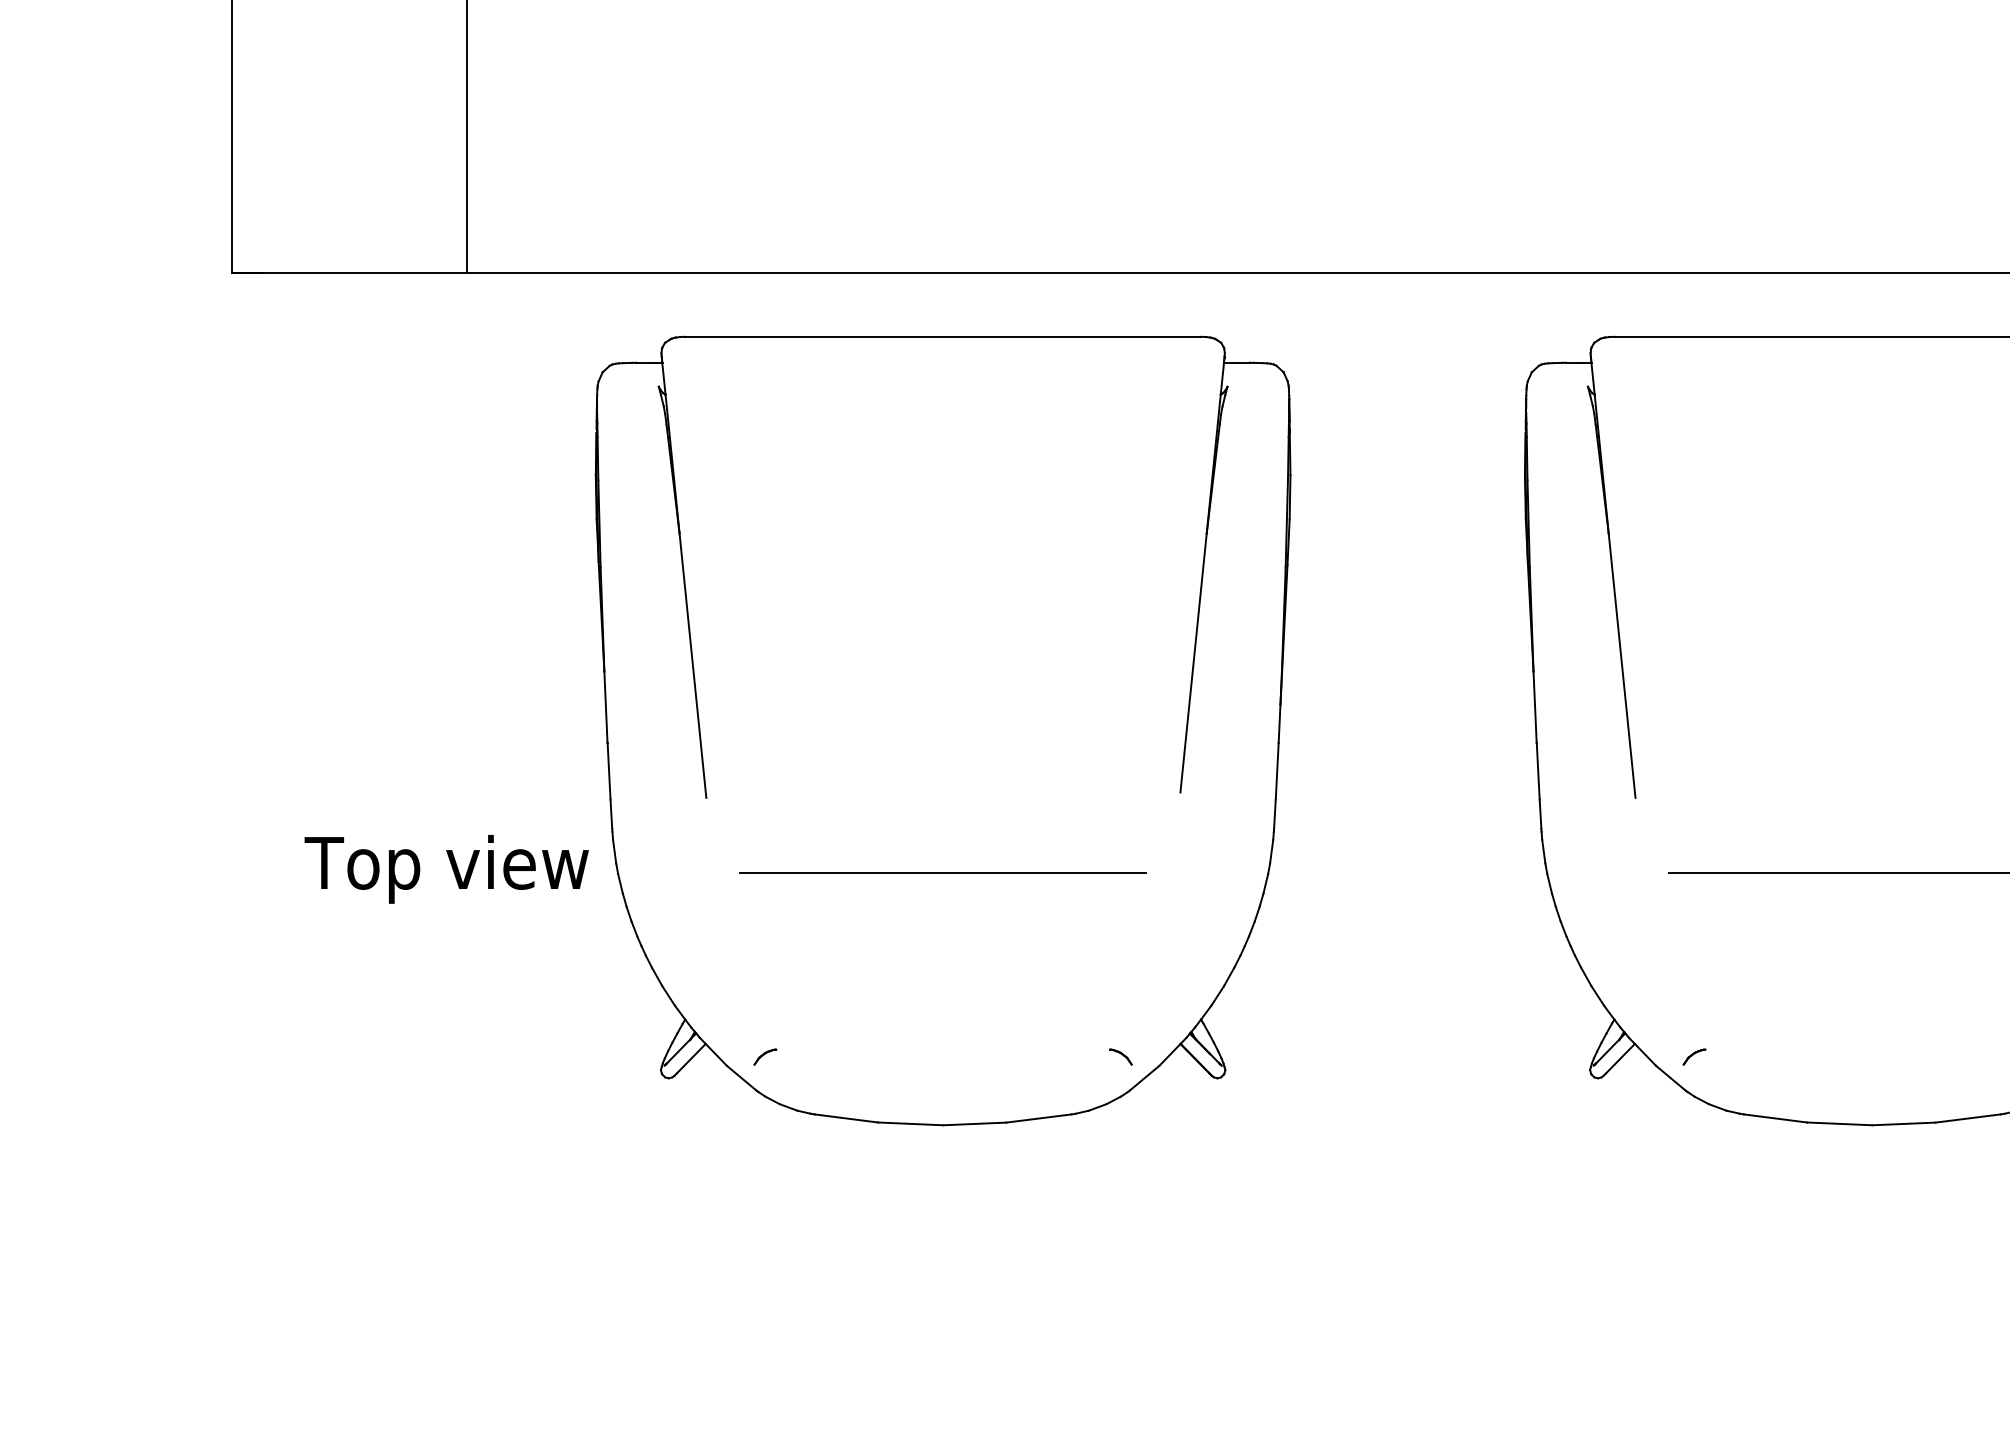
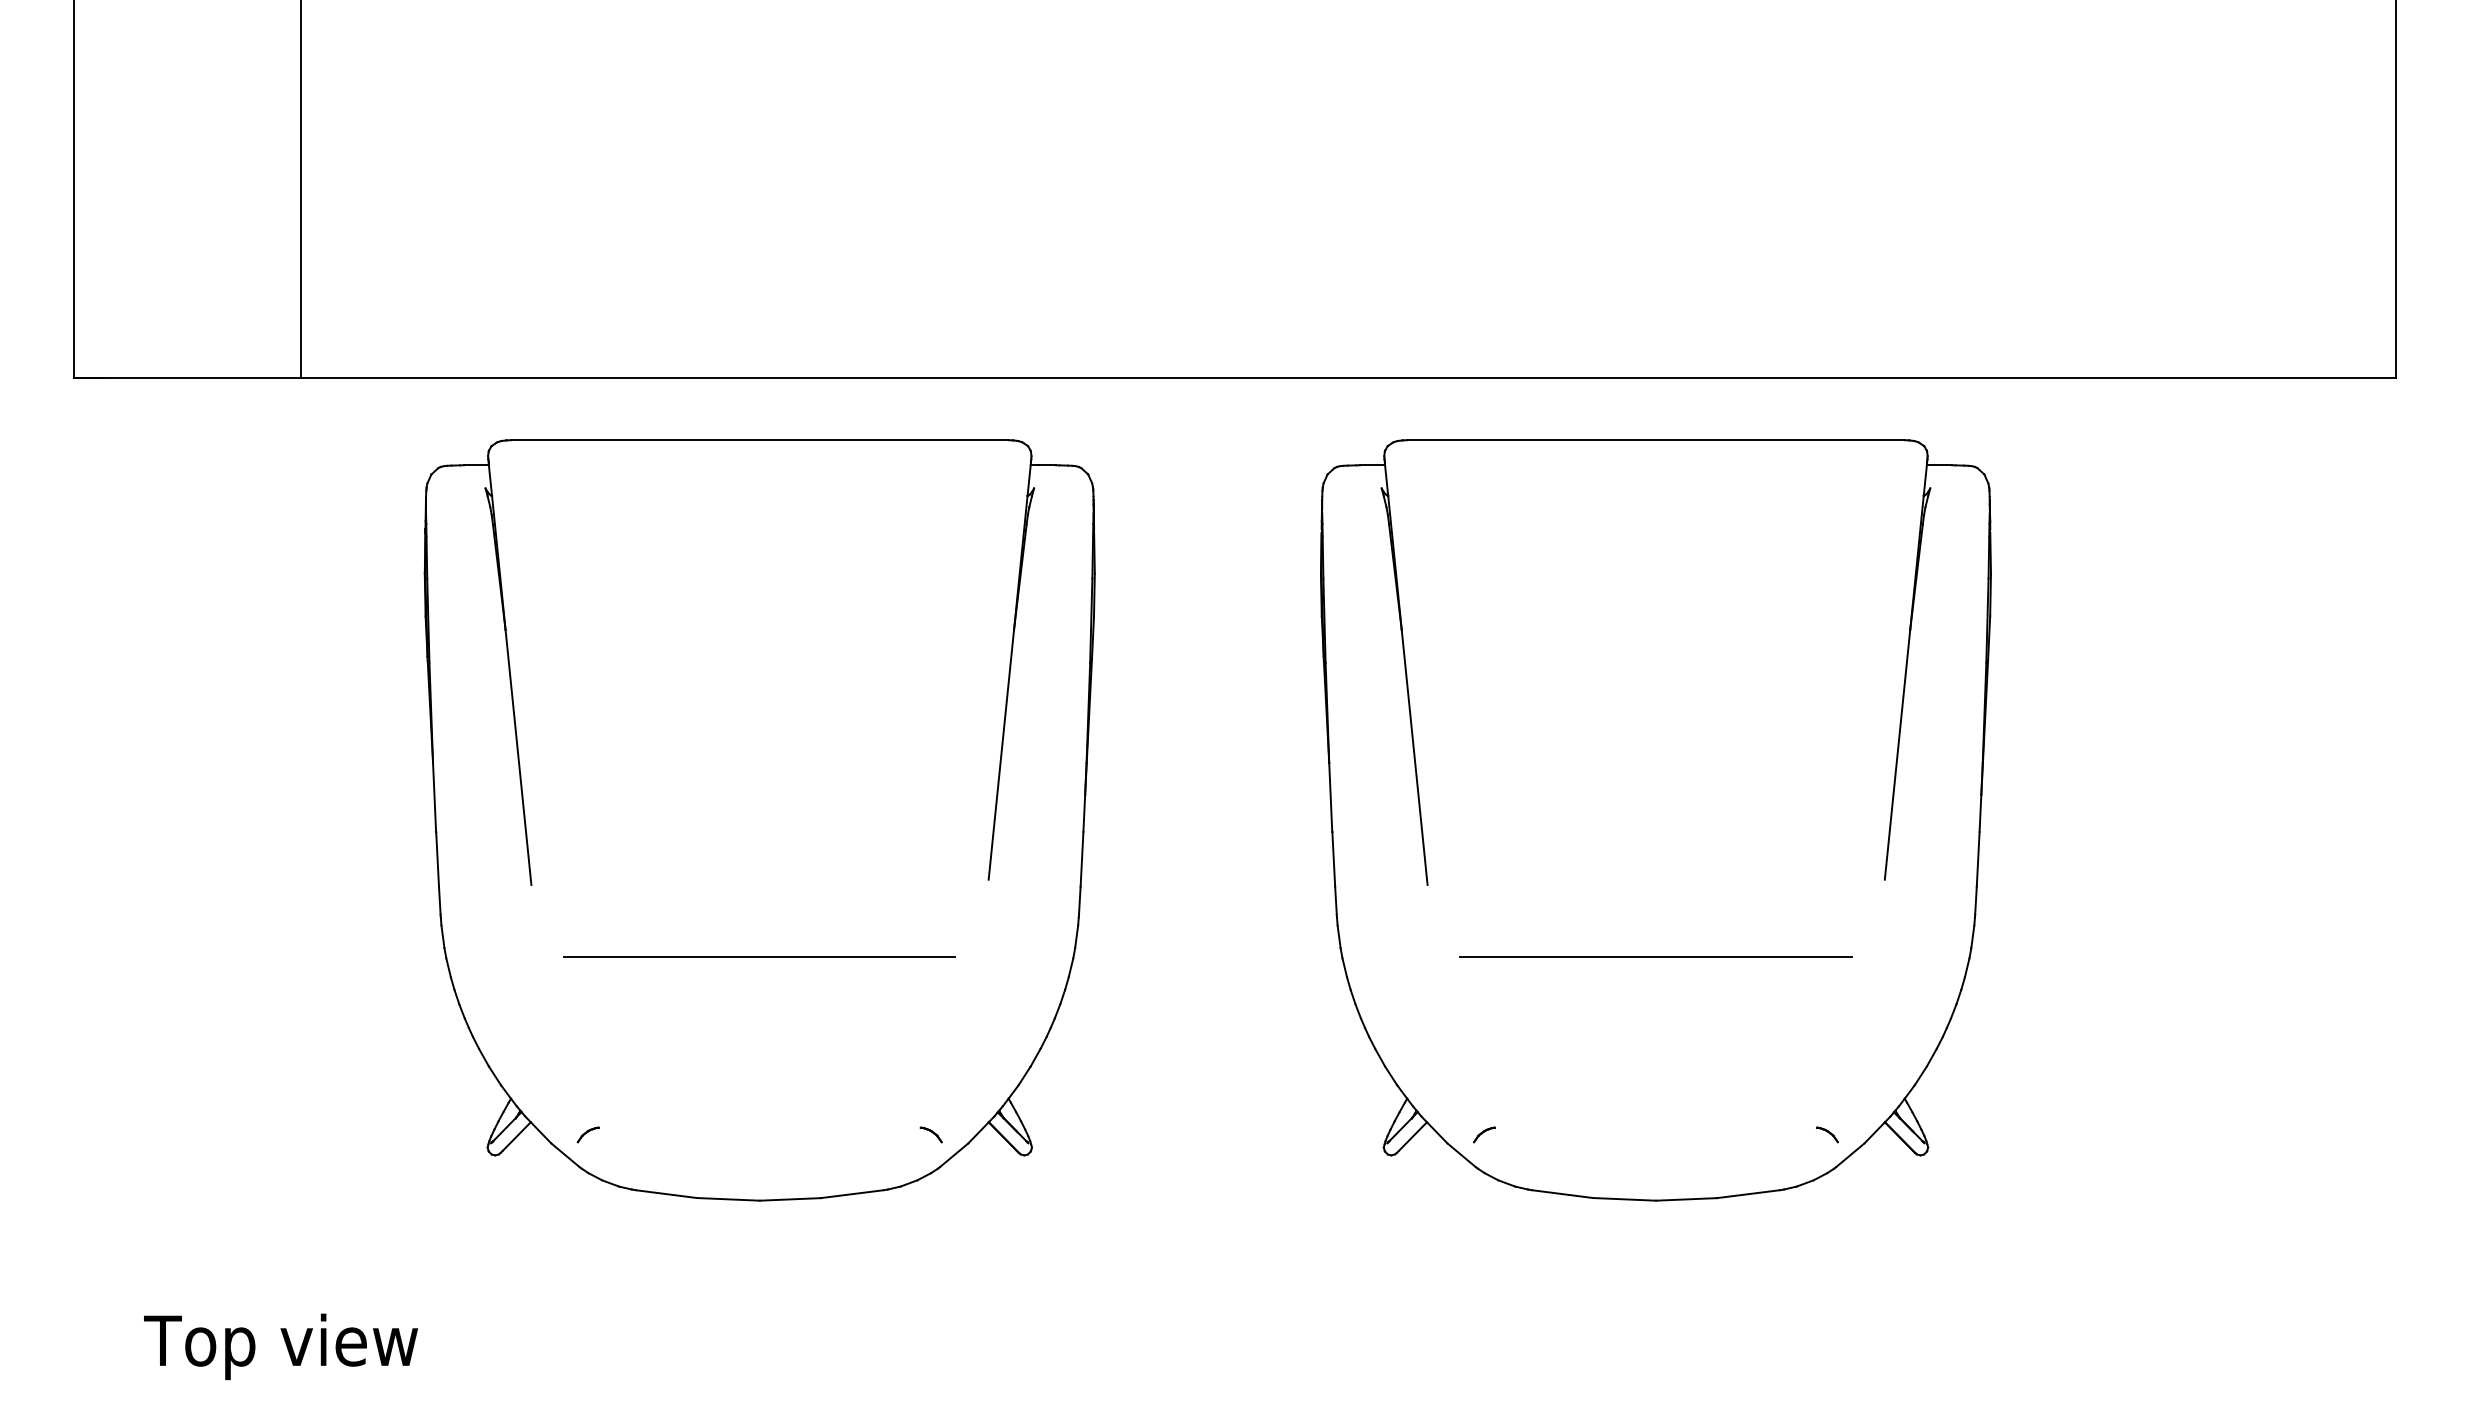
text: (446, 868) -> (280, 1346), moved

